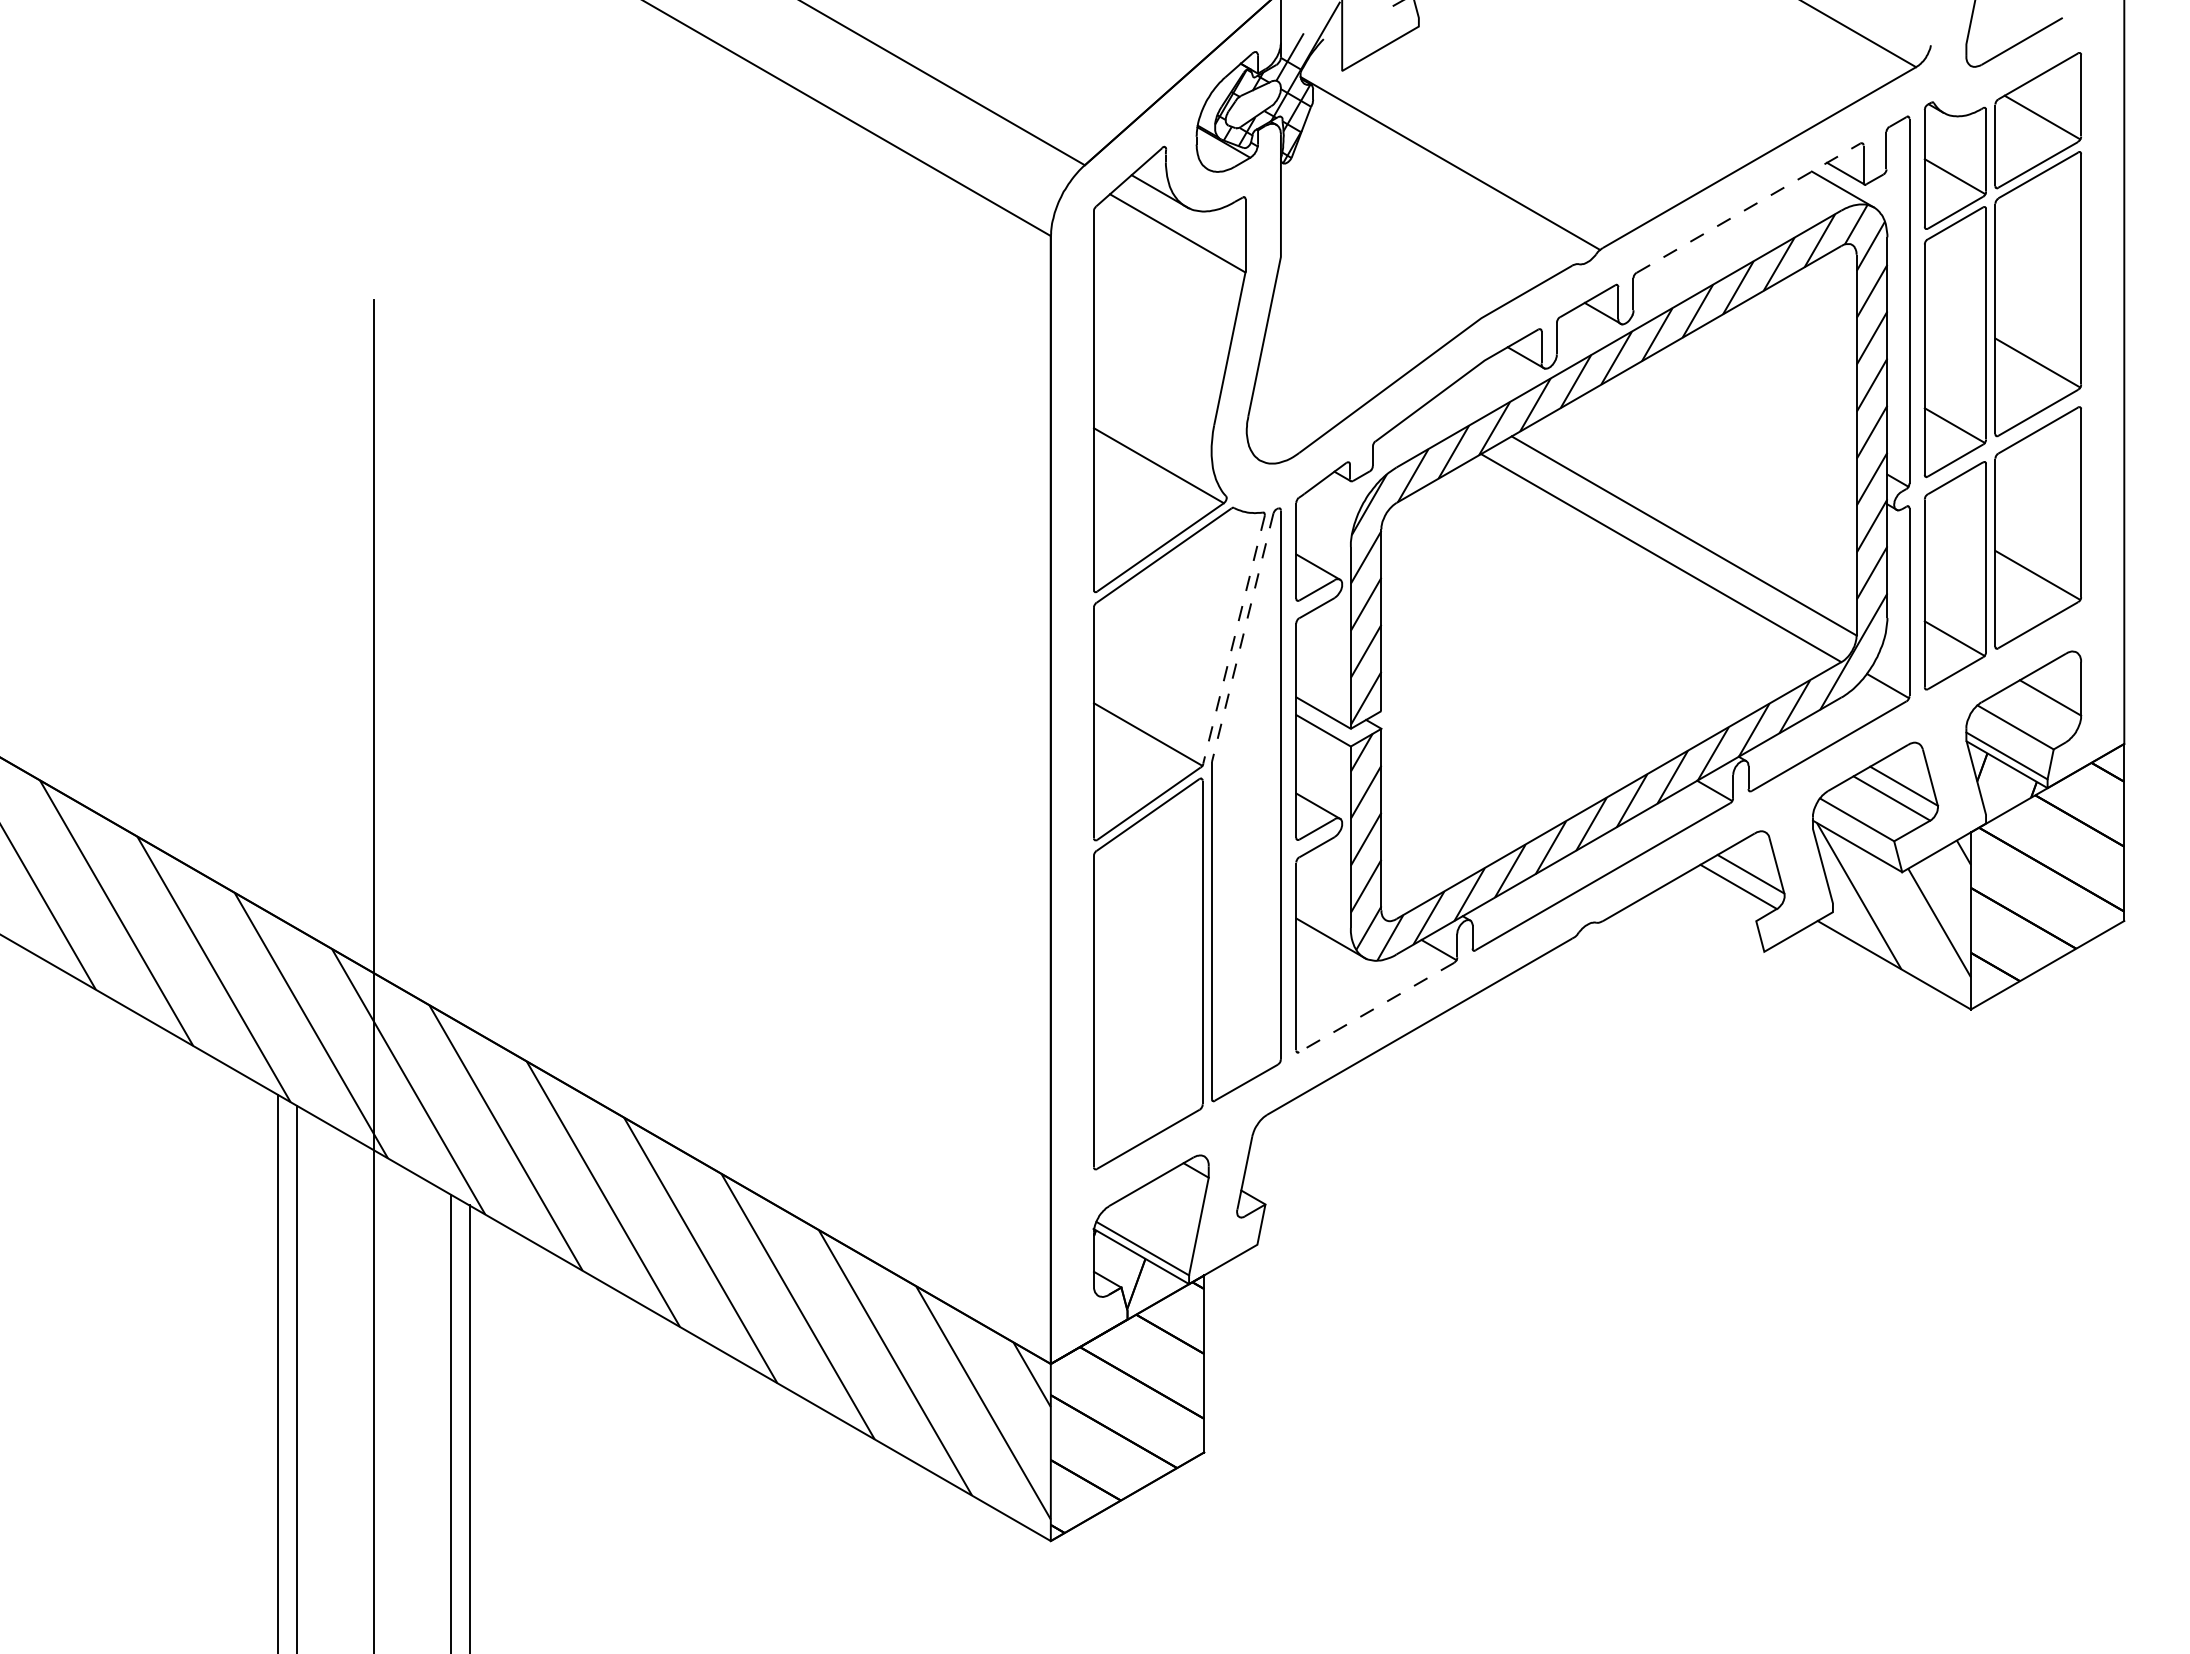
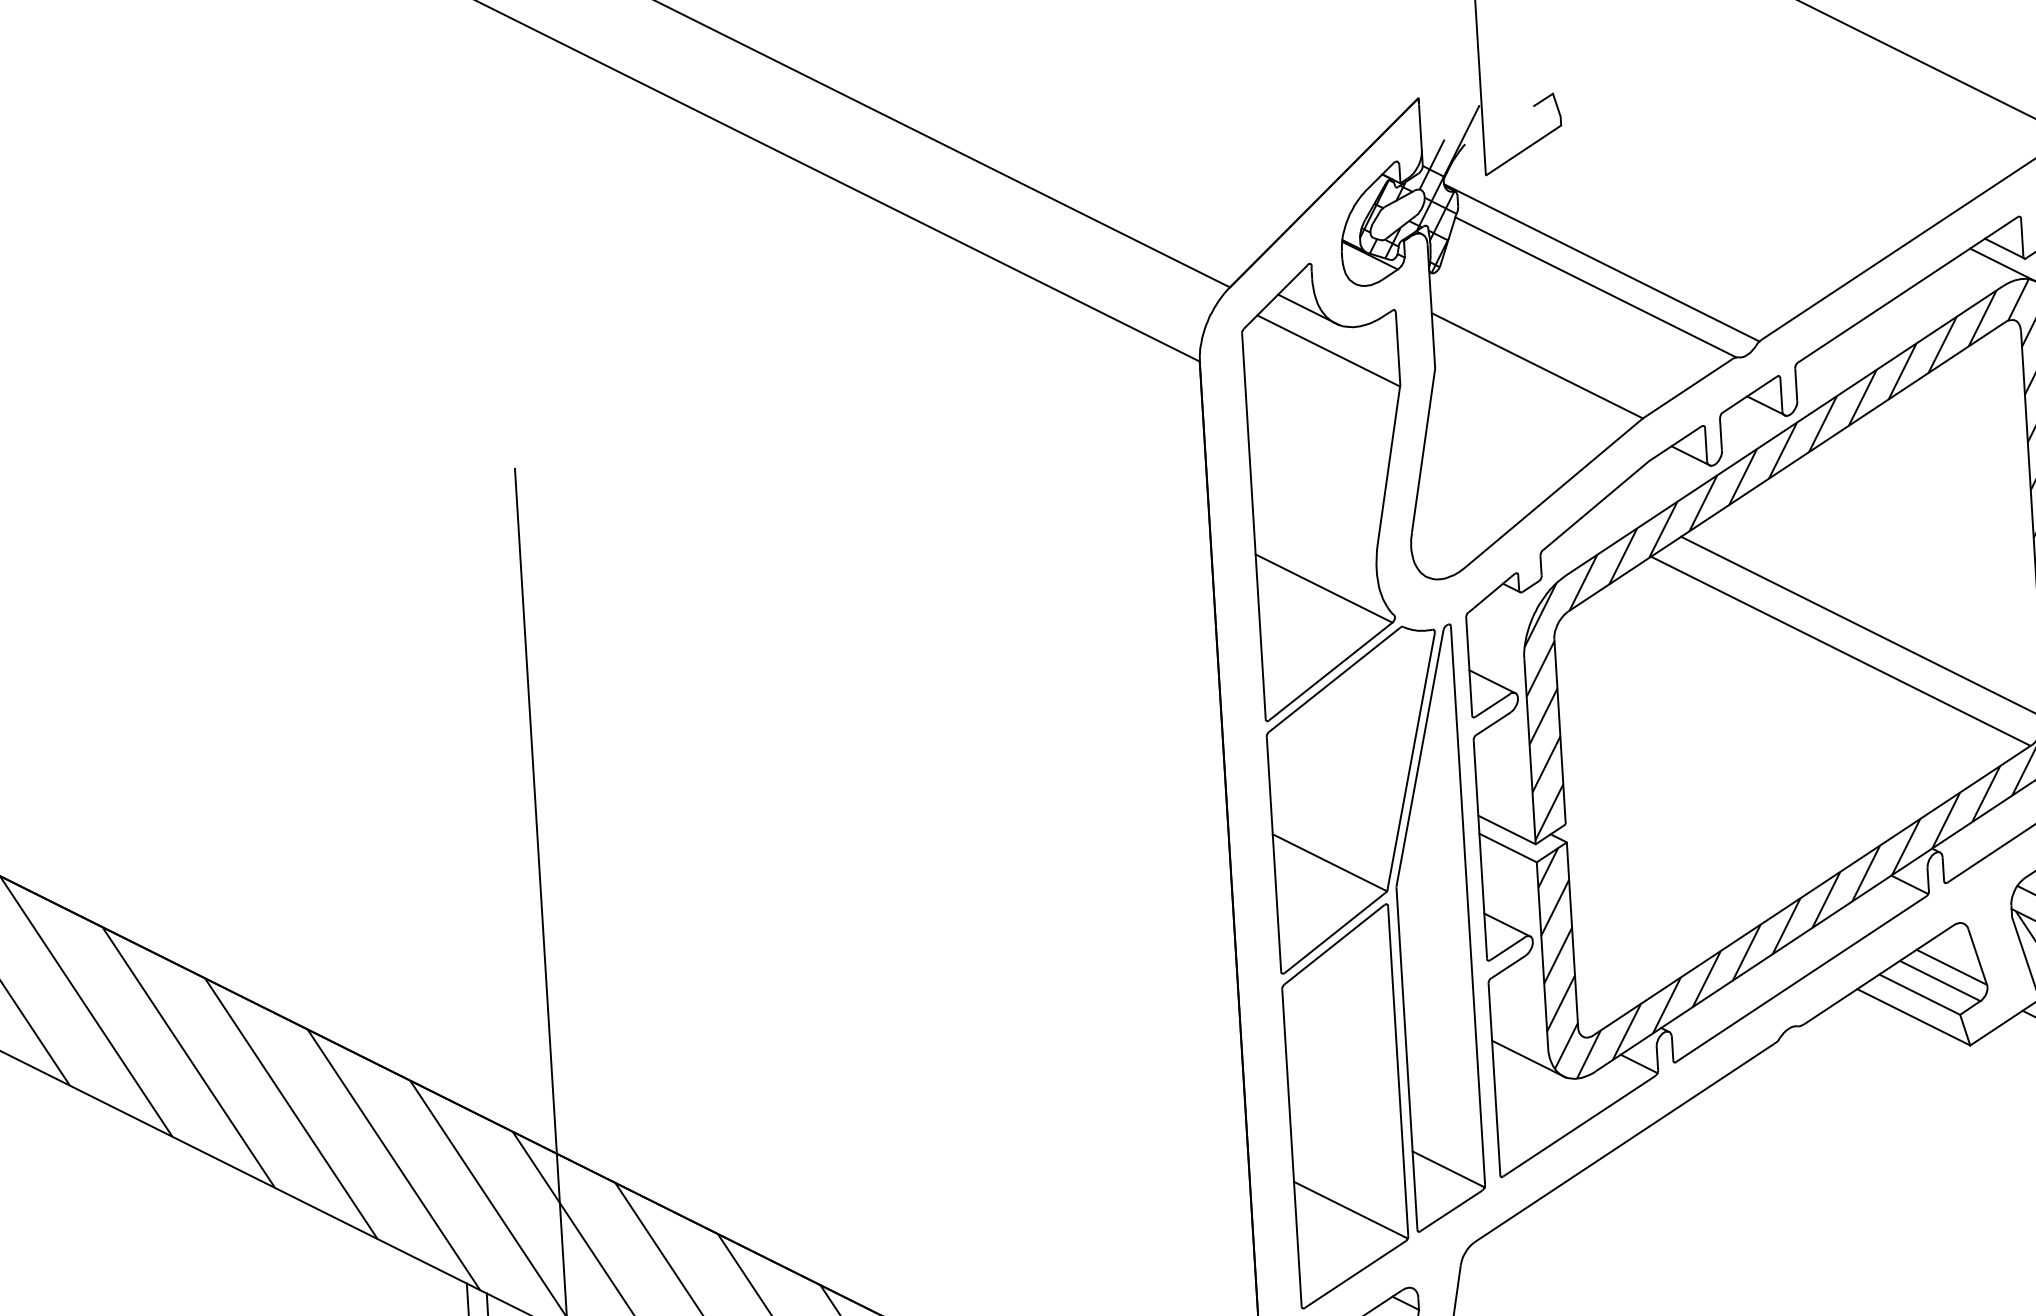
line: (1442, 187) -> (1595, 287), added
line: (1748, 207) -> (1907, 289), dashed -> solid
line: (1380, 260) -> (1536, 365), added
line: (1242, 638) -> (1419, 759), dashed -> solid
line: (1234, 639) -> (1411, 760), dashed -> solid
line: (1717, 898) -> (1919, 994), added
line: (1710, 920) -> (1913, 1016), added
line: (1376, 1007) -> (1579, 1126), dashed -> solid
line: (1245, 1041) -> (1447, 1169), added
line: (1147, 1075) -> (1350, 1209), added

